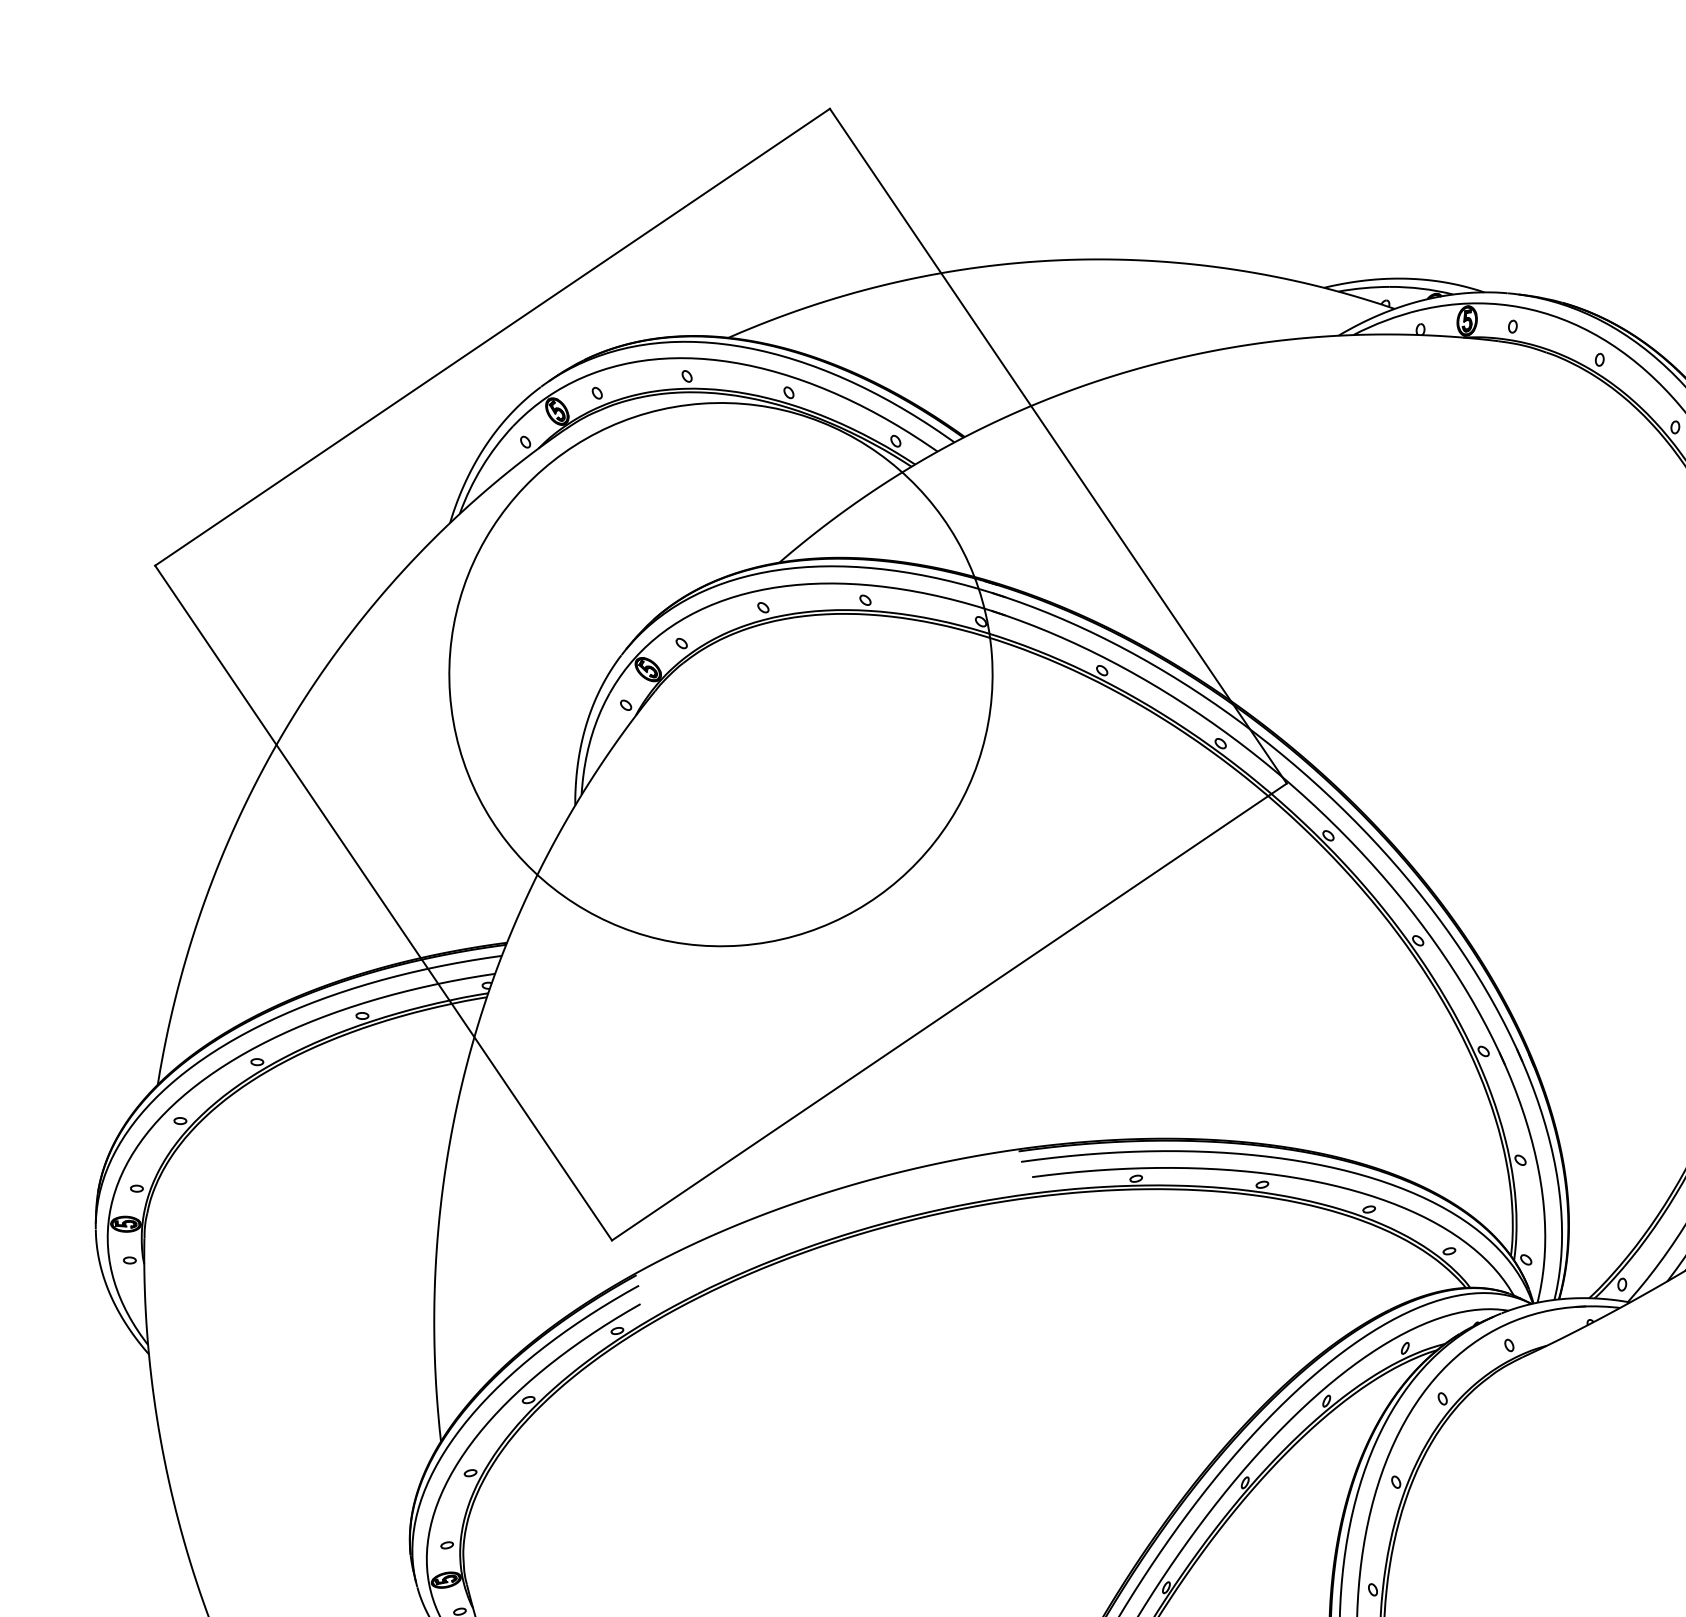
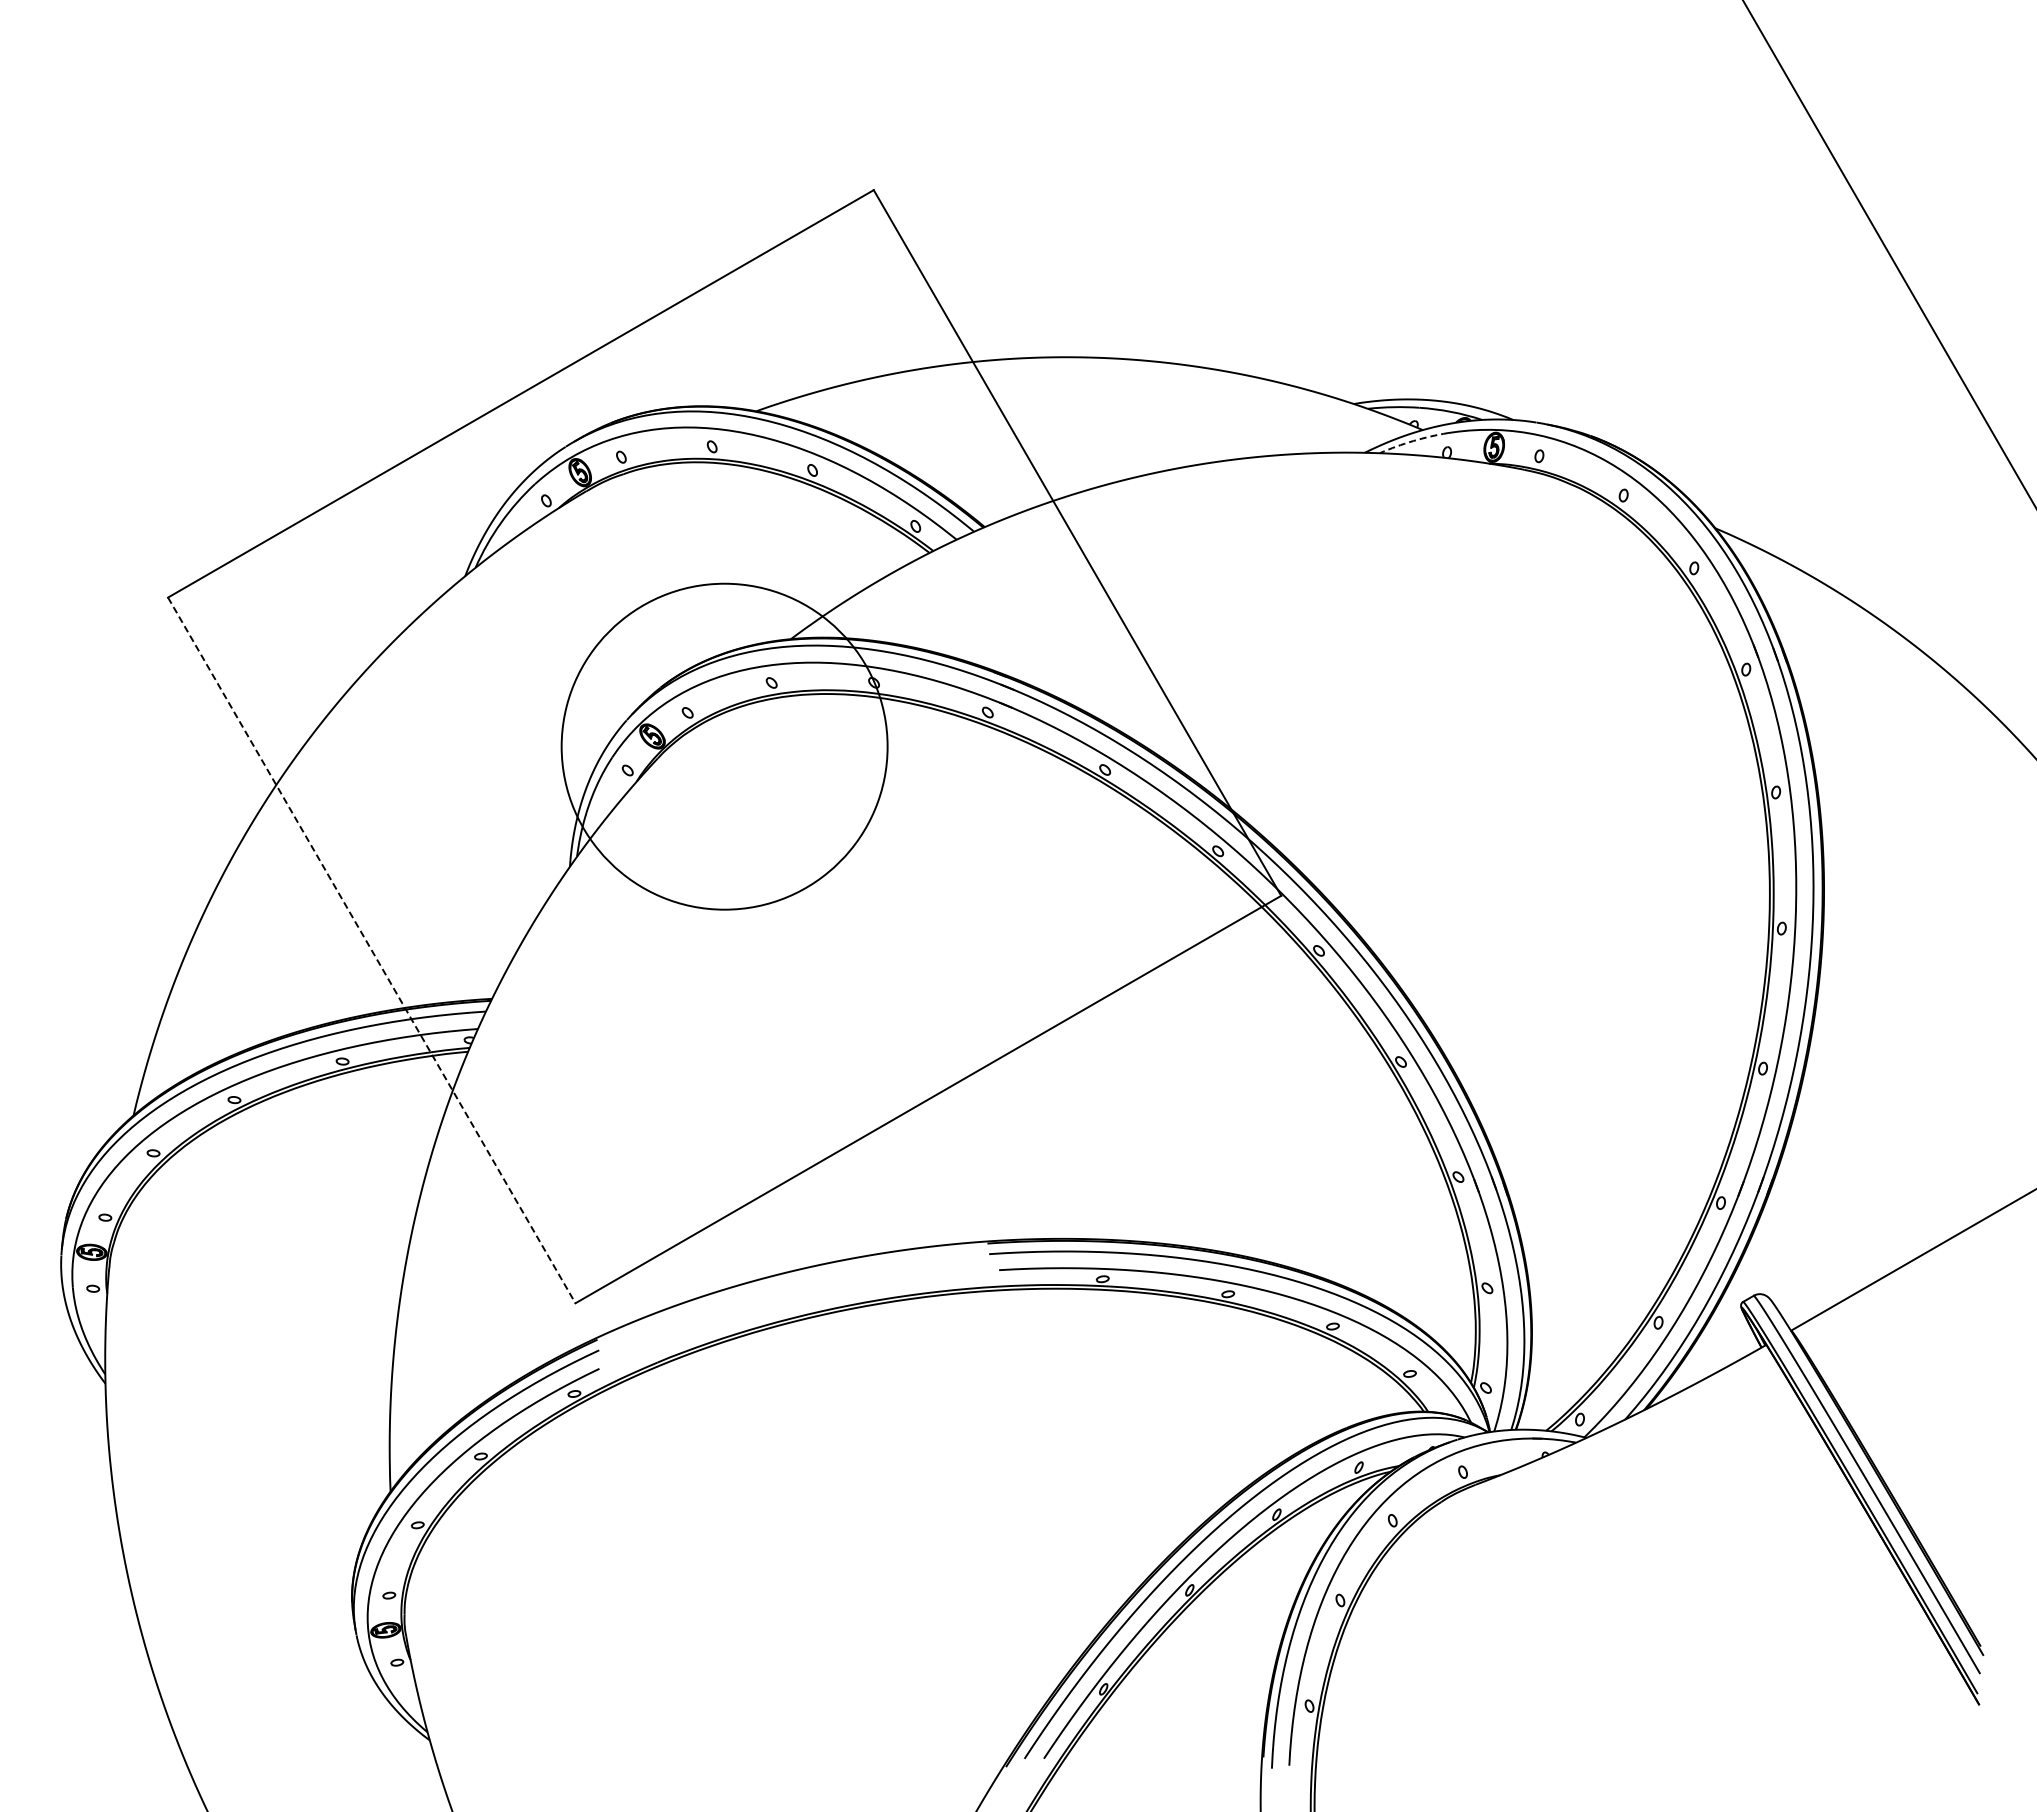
arc: (1386, 320) -> (1413, 441), solid -> dashed
circle: (720, 674) -> (724, 746), size x0.6
line: (384, 903) -> (372, 950), solid -> dashed

